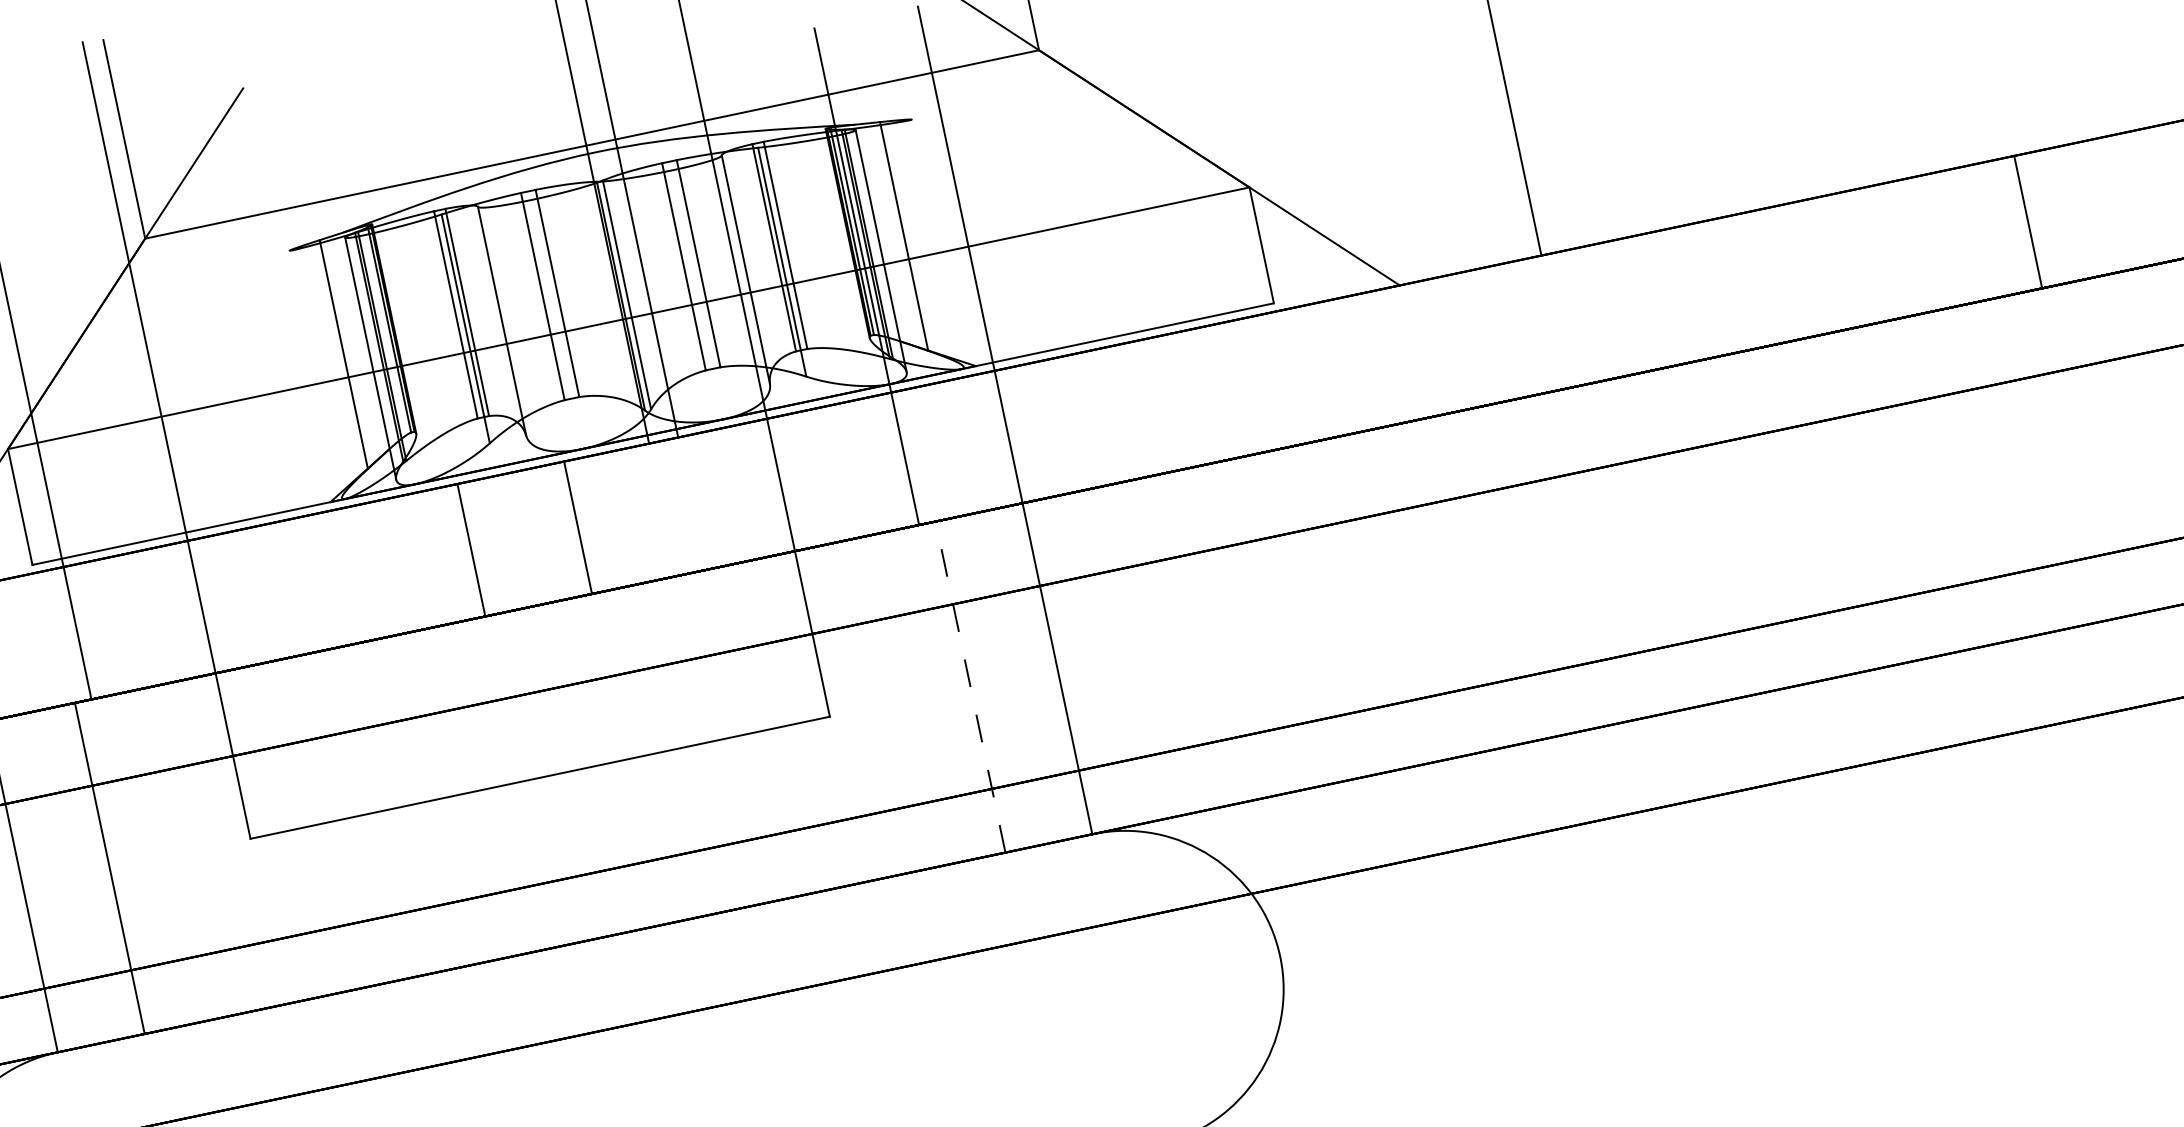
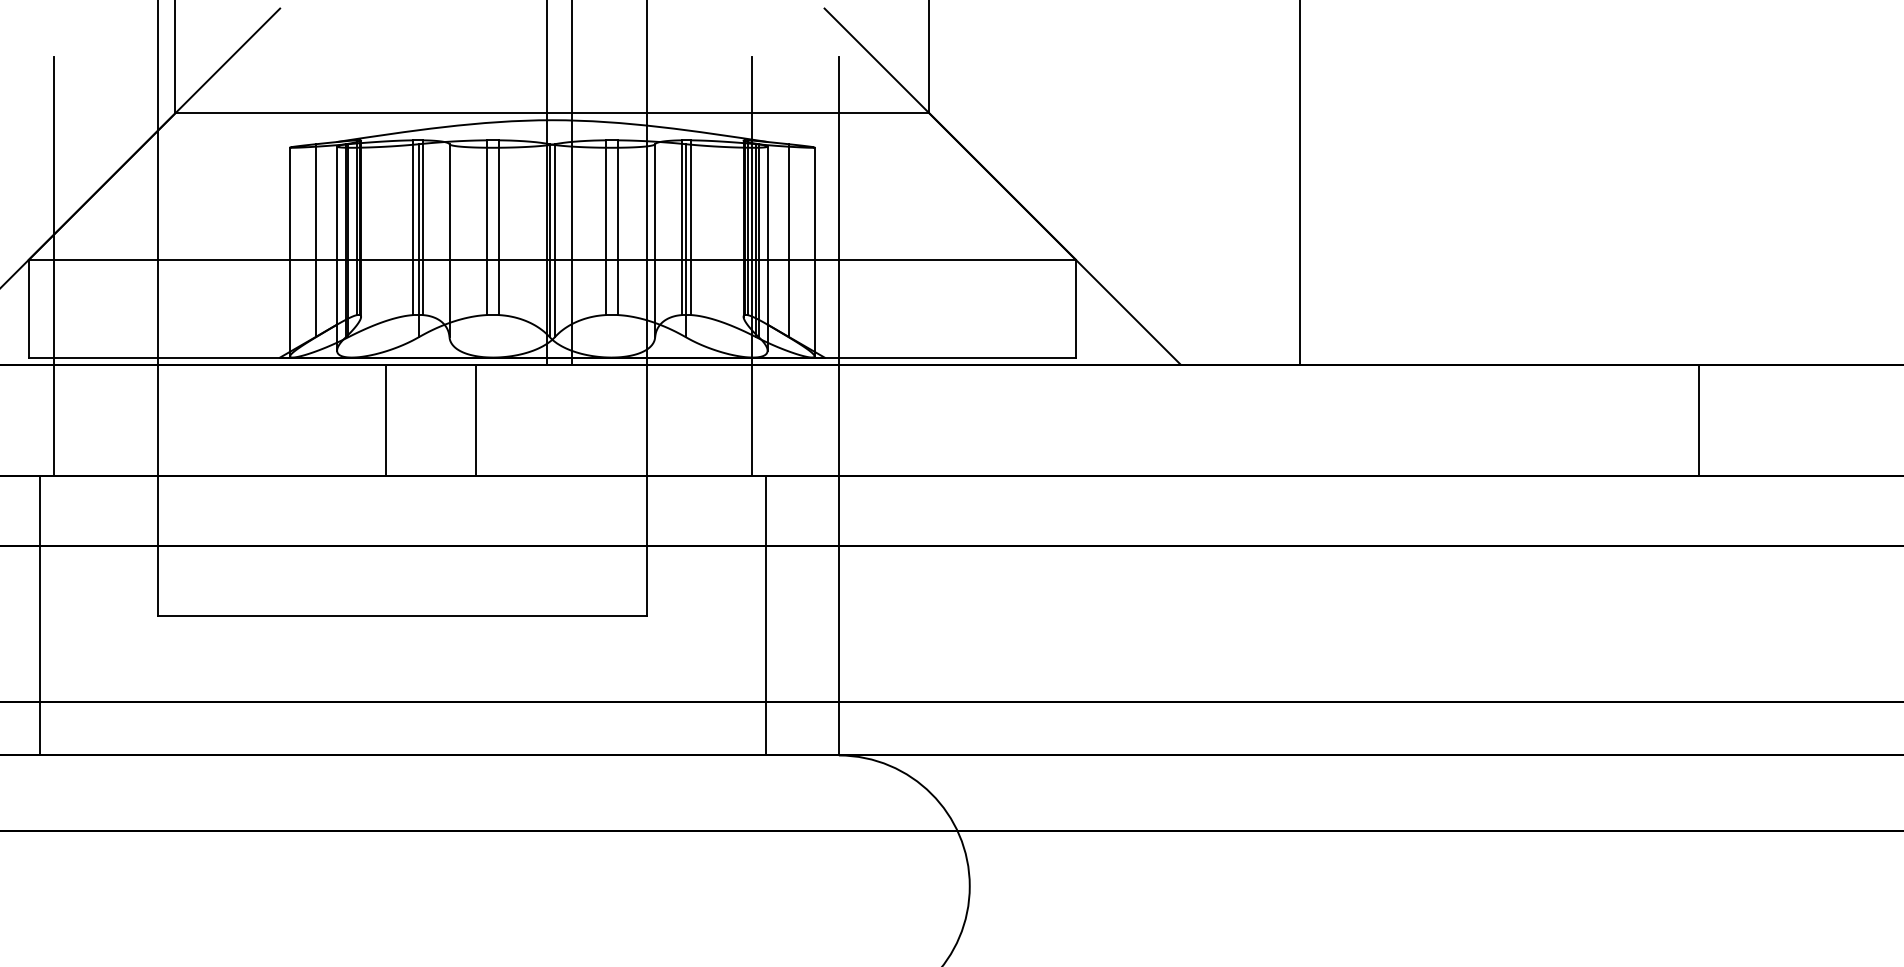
line: (937, 244) -> (814, 252), added
line: (316, 374) -> (290, 252), added
line: (970, 686) -> (765, 615), dashed -> solid

